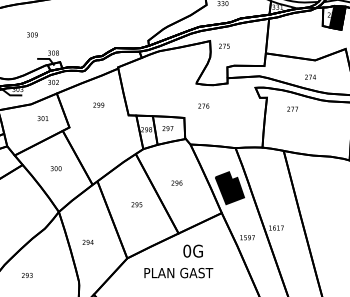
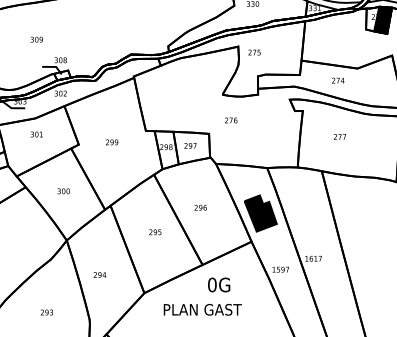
text: (310, 77) -> (338, 80), moved
text: (99, 105) -> (112, 142), moved
text: (293, 108) -> (340, 136), moved
text: (42, 118) -> (36, 134), moved
text: (27, 275) -> (47, 312), moved

